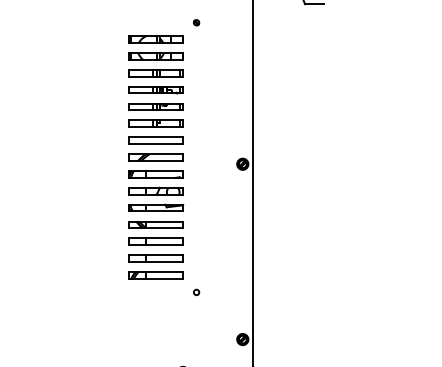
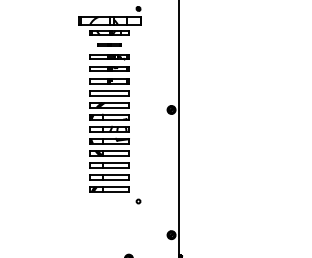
part: (155, 39) -> (109, 20), size x1.6
part: (155, 73) -> (109, 45), size x0.6

